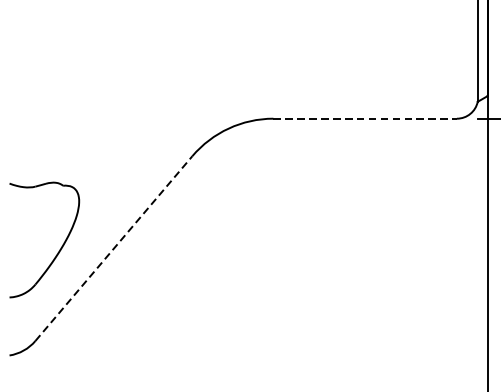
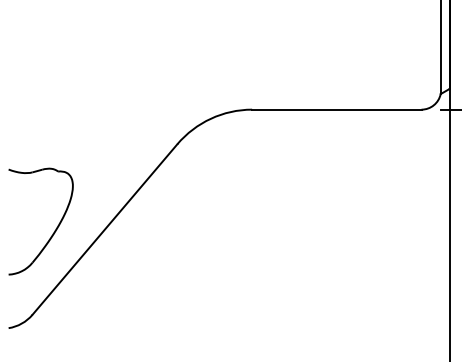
line: (364, 118) -> (336, 109), dashed -> solid
line: (113, 248) -> (104, 229), dashed -> solid

